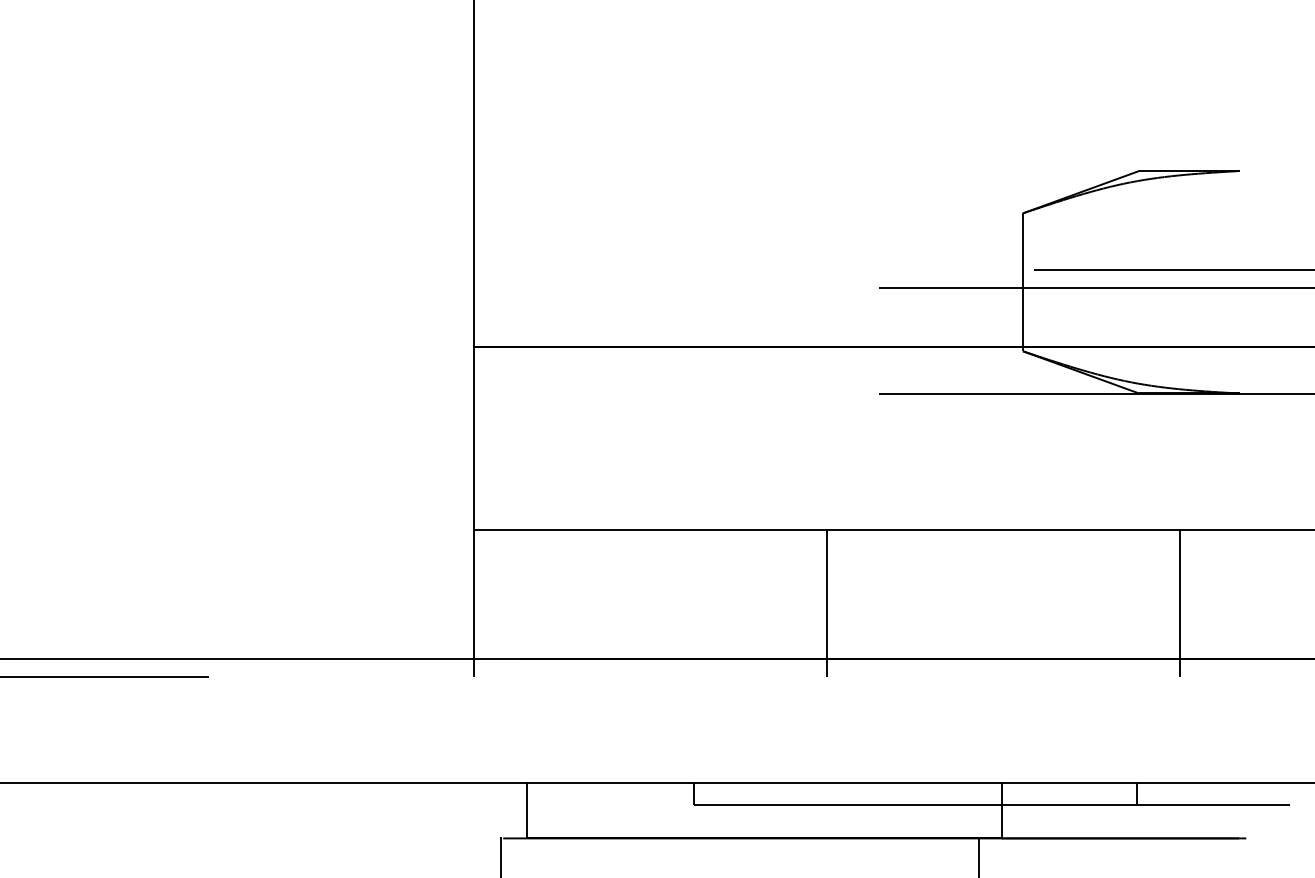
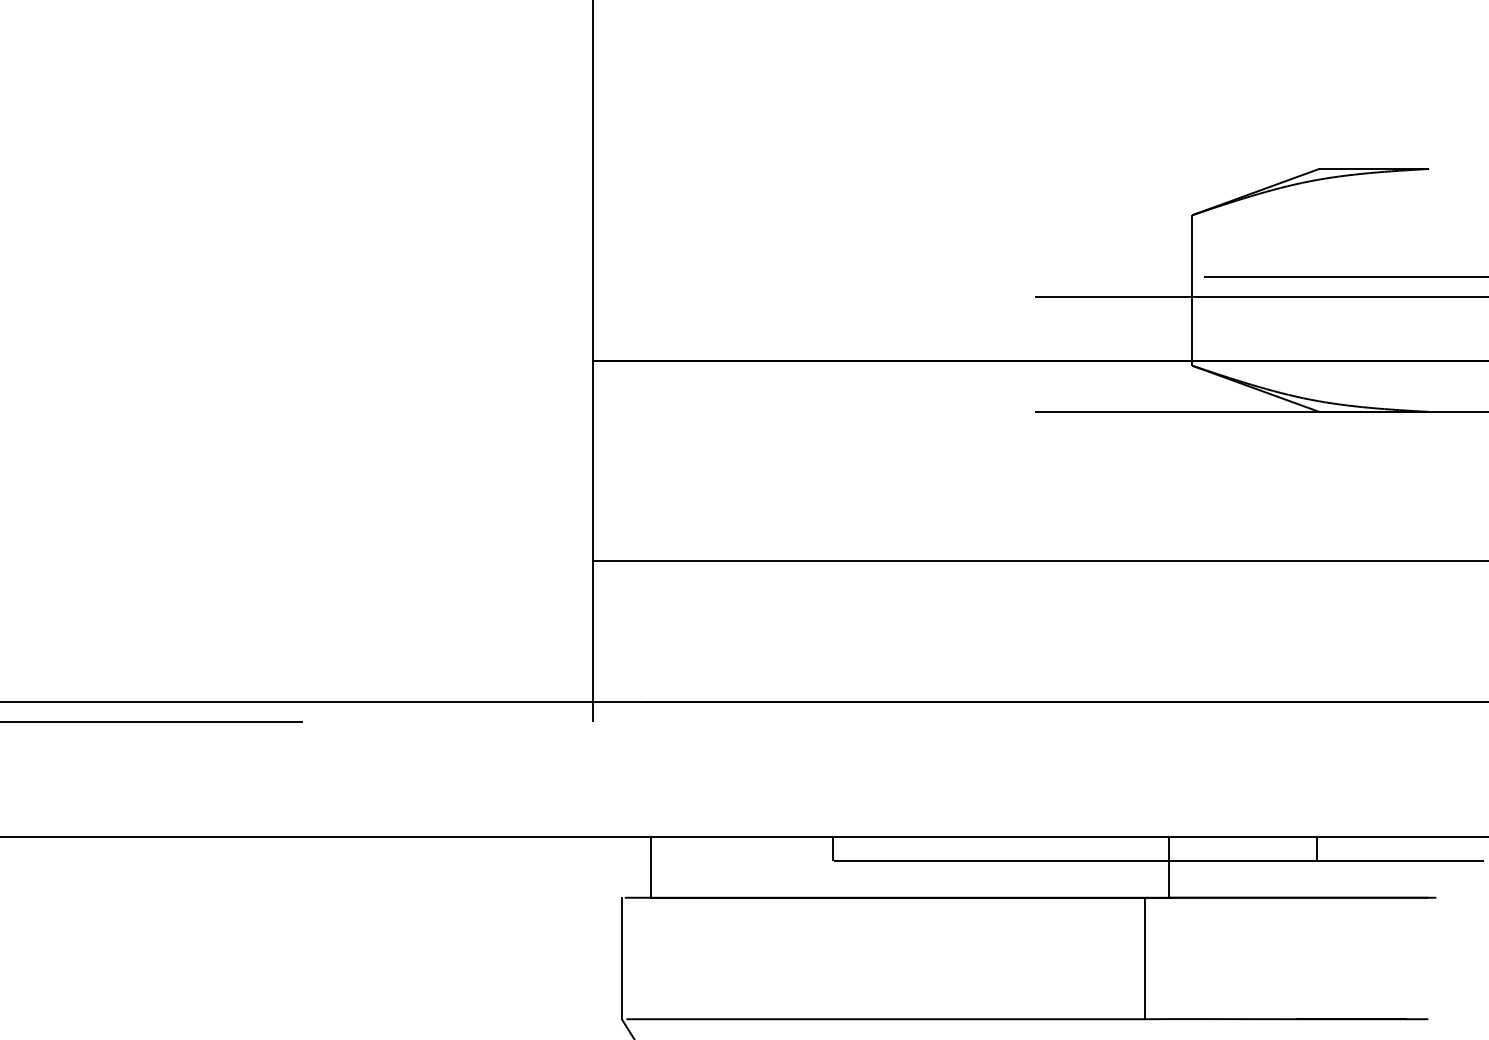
line: (827, 603) -> (978, 641), removed
line: (1180, 603) -> (1364, 641), removed

